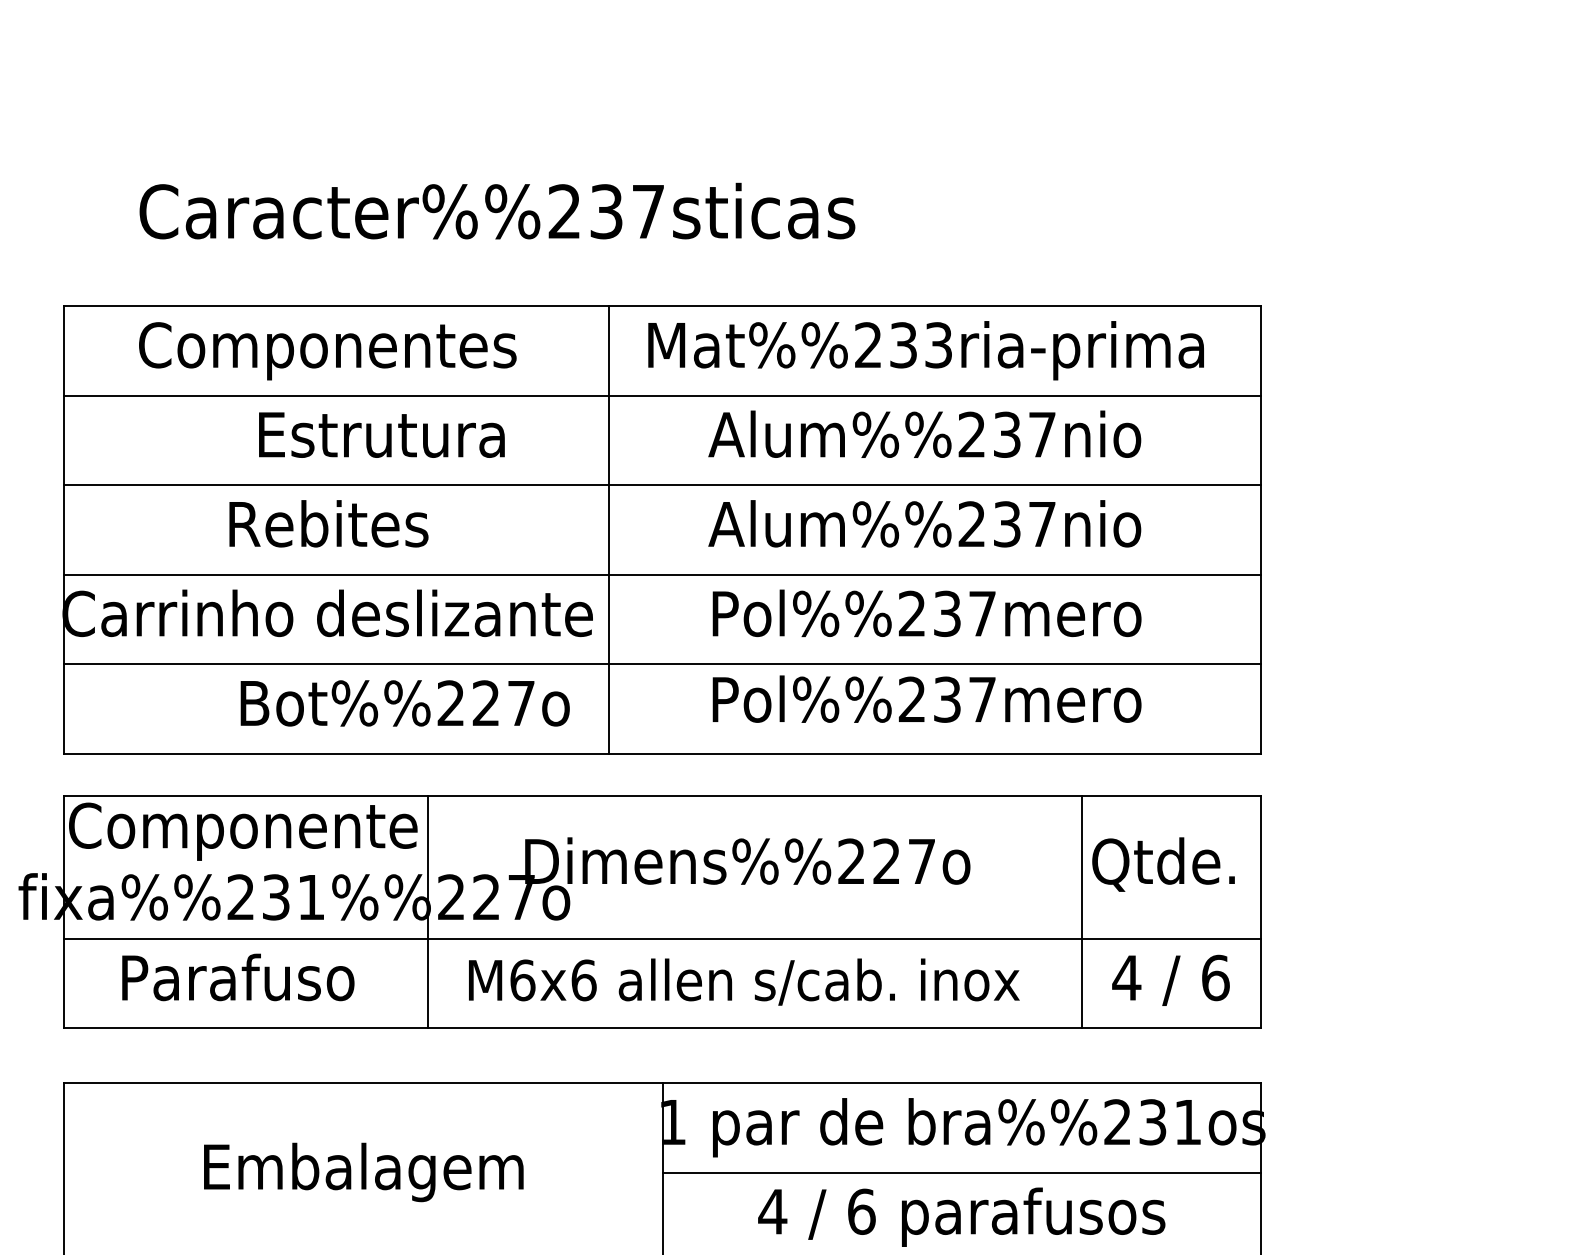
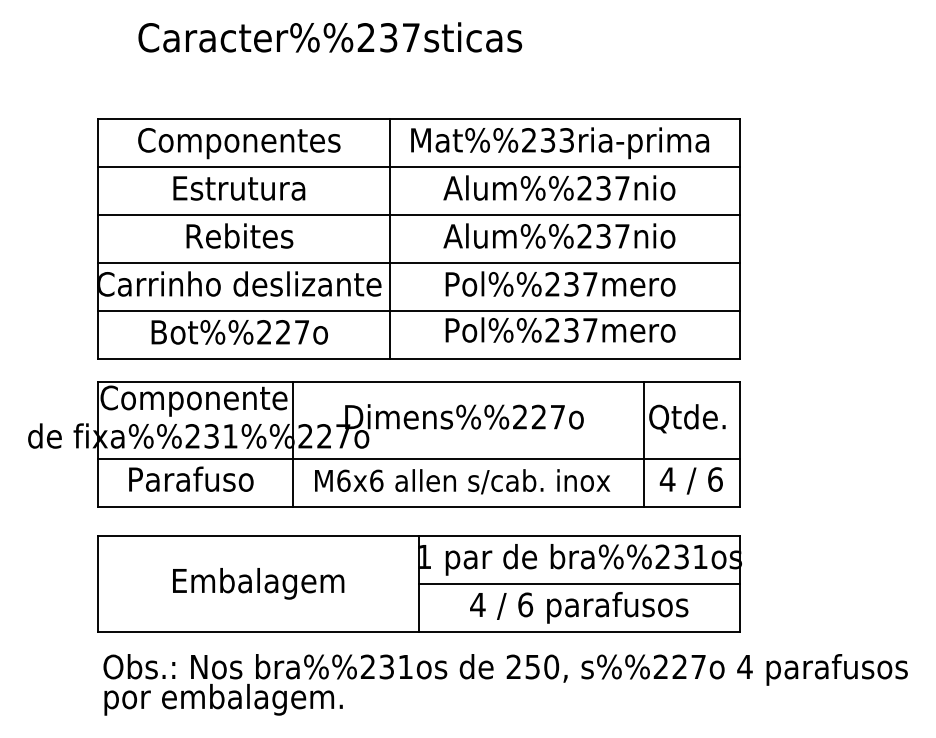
text: (497, 211) -> (330, 37), moved
text: (382, 435) -> (239, 188), moved
text: (404, 703) -> (239, 332), moved

